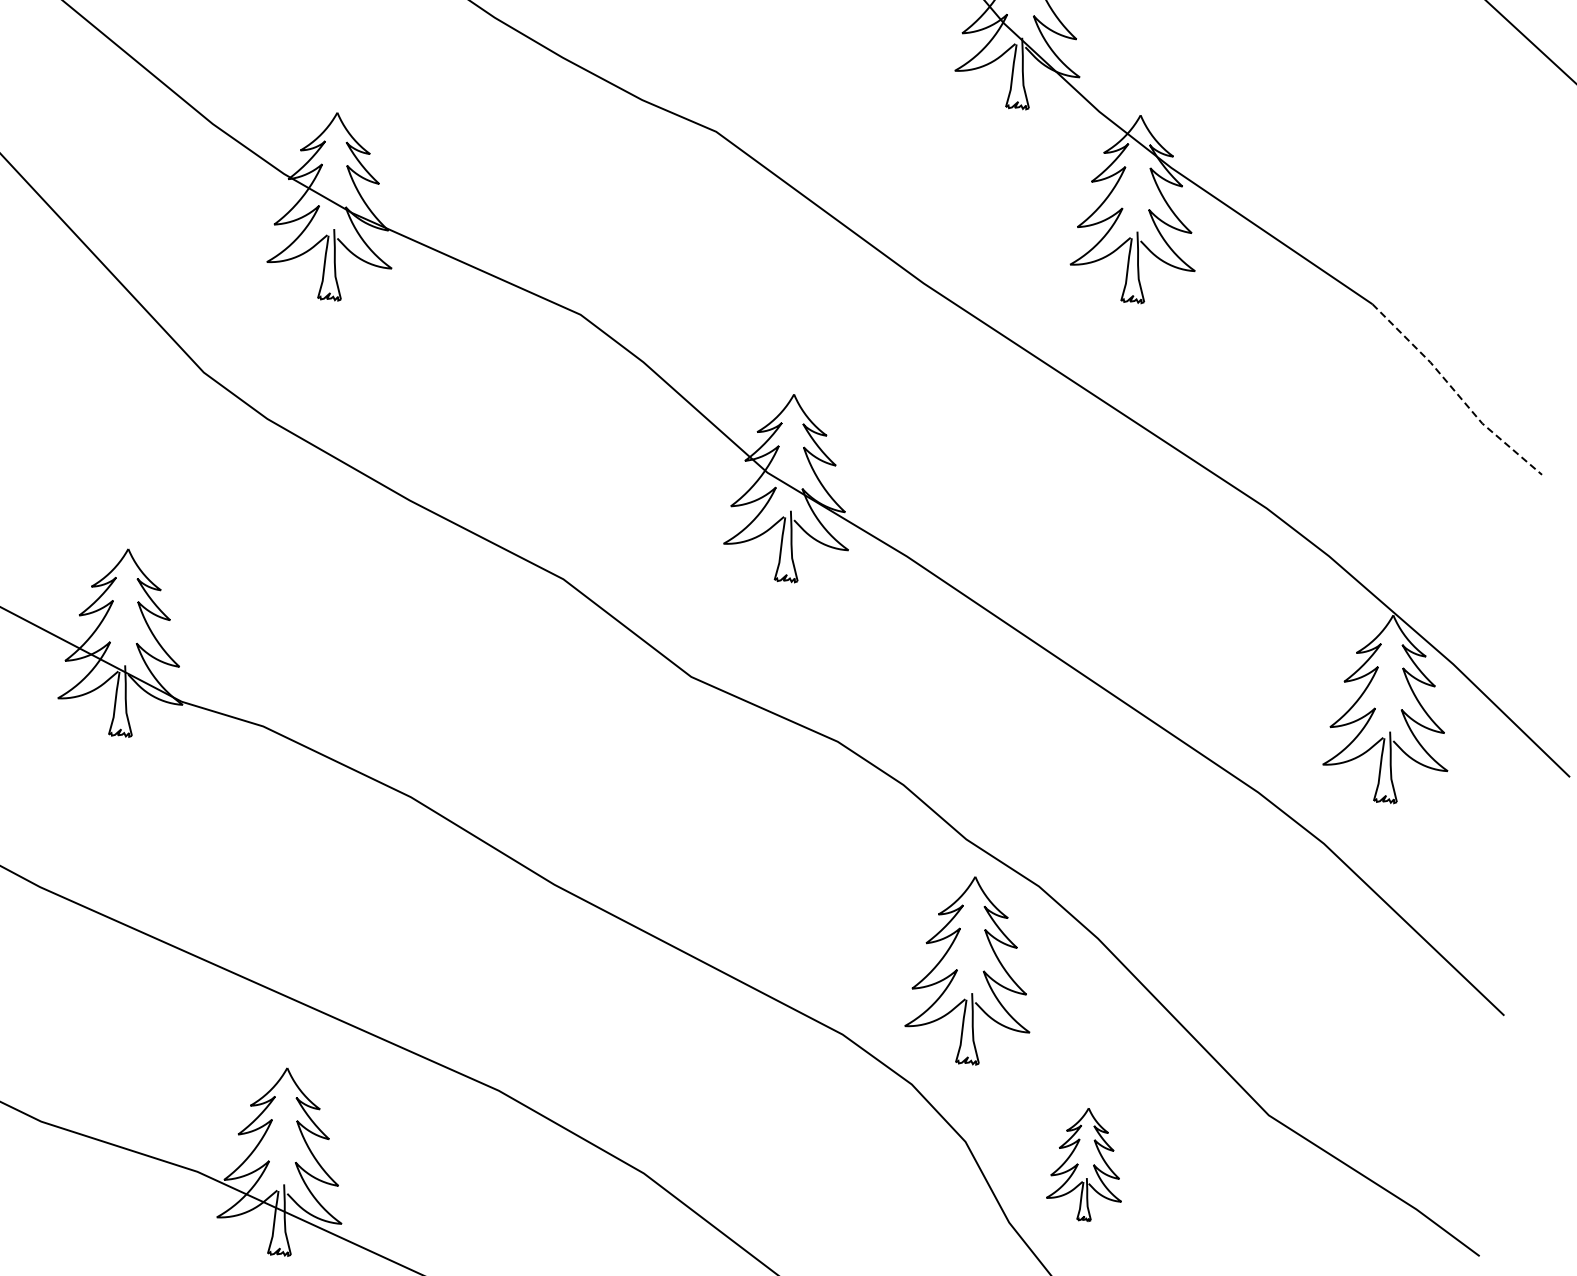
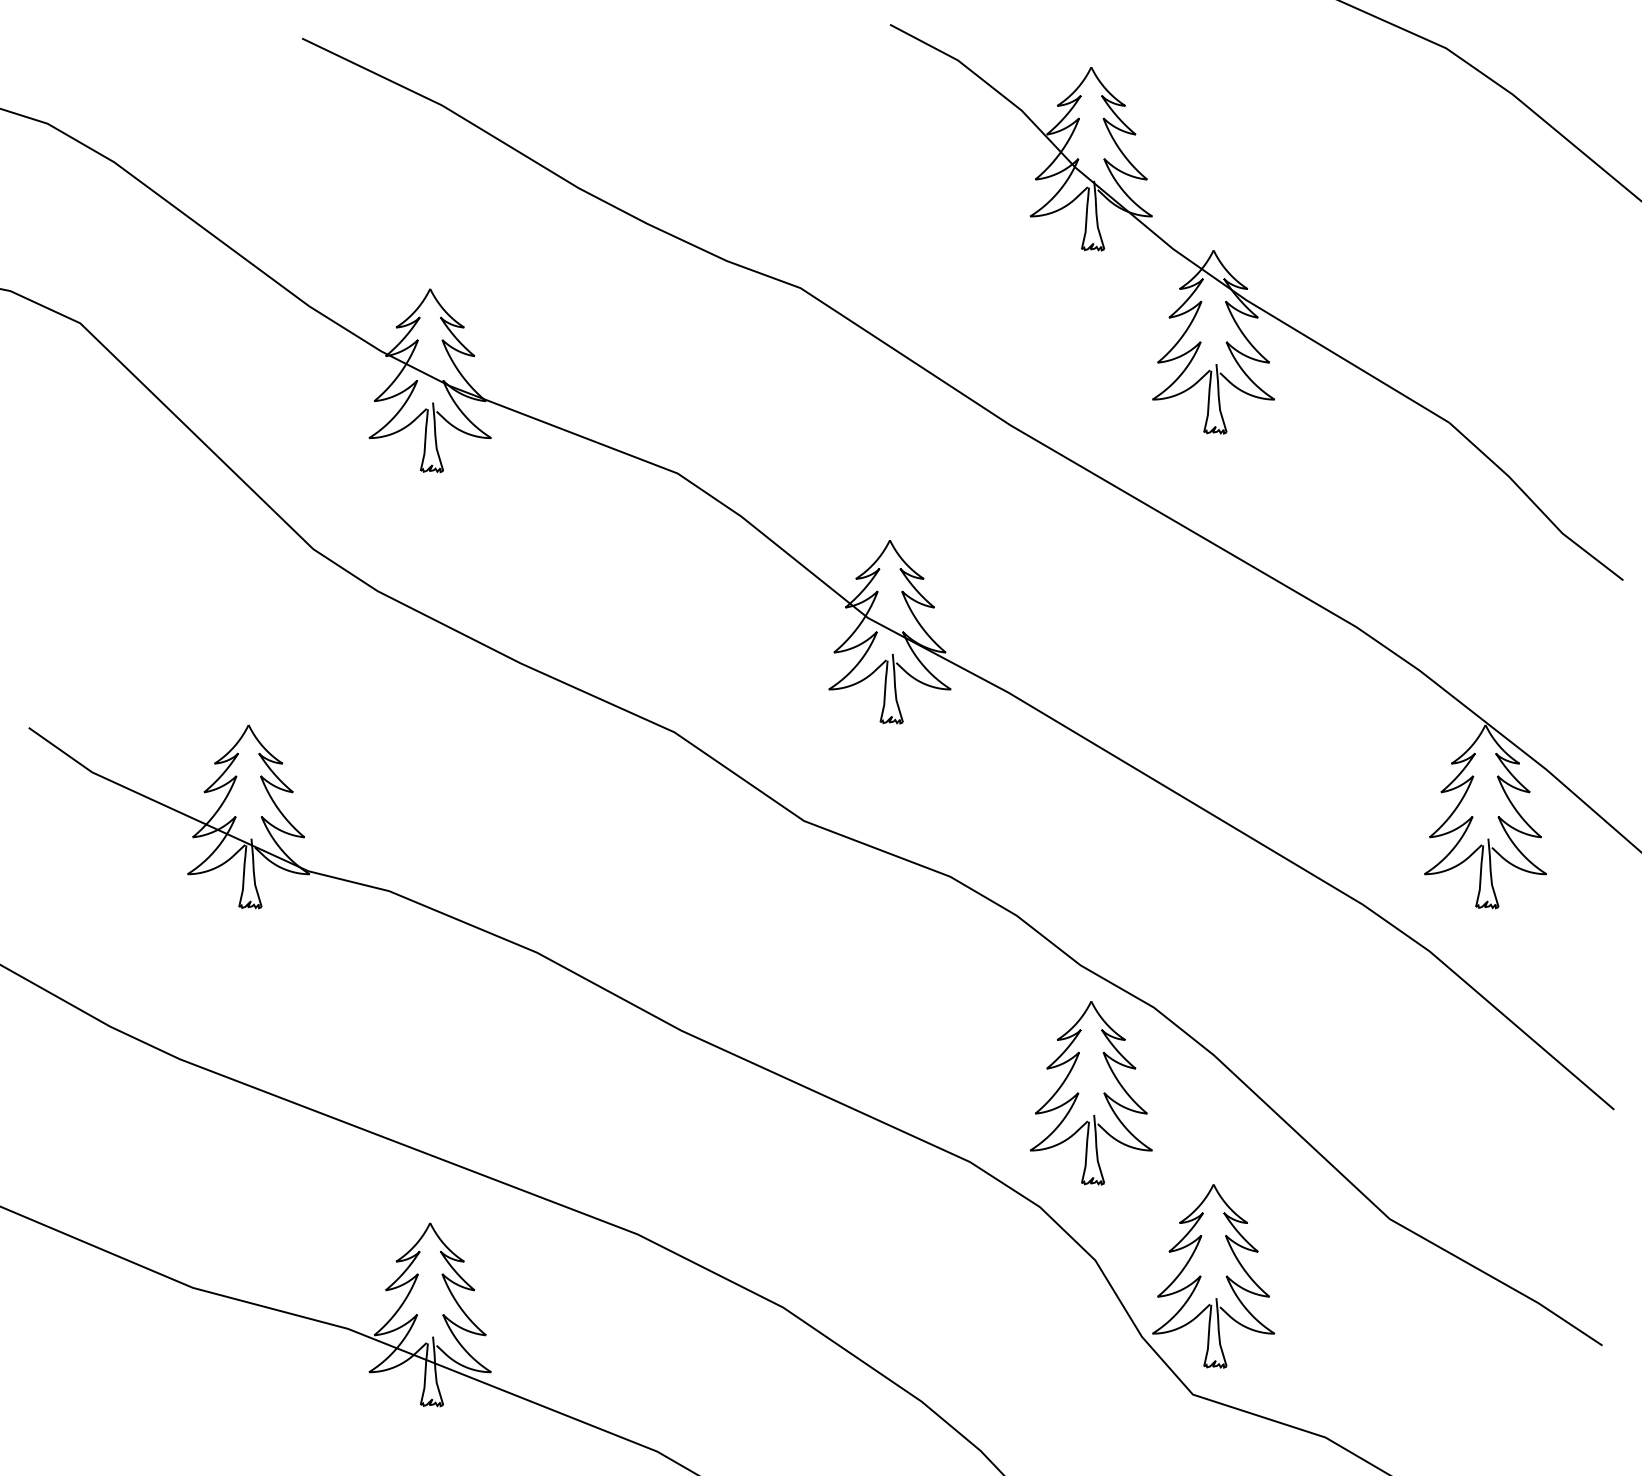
line: (1455, 391) -> (1534, 503), dashed -> solid
part: (1085, 1164) -> (1213, 1276), size x1.67

